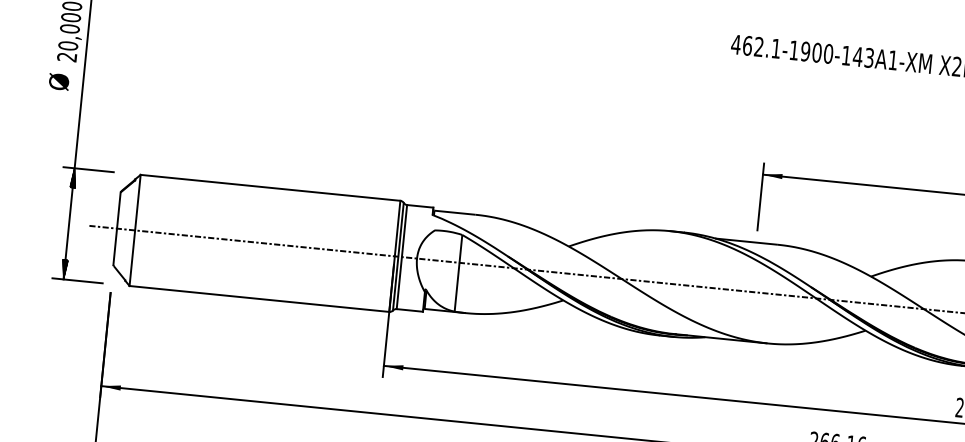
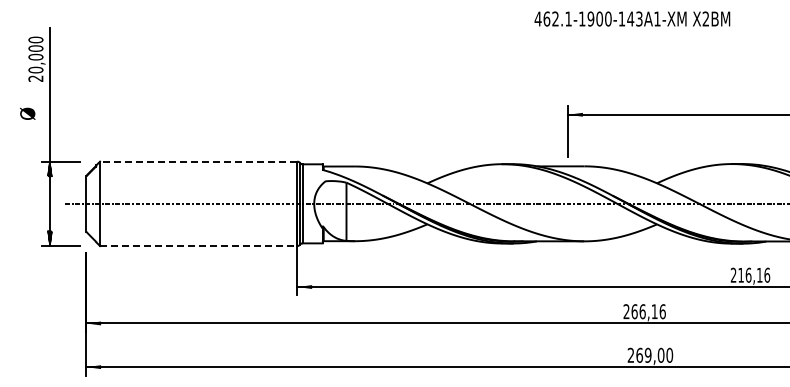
text: (58, 81) -> (27, 113), moved
line: (270, 187) -> (198, 161), solid -> dashed
line: (259, 299) -> (198, 246), solid -> dashed

